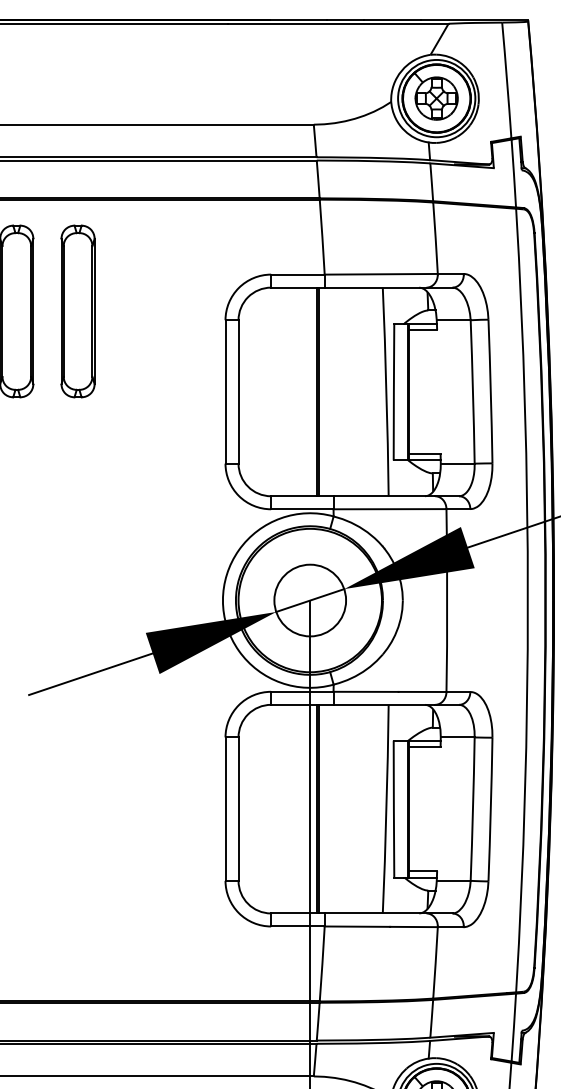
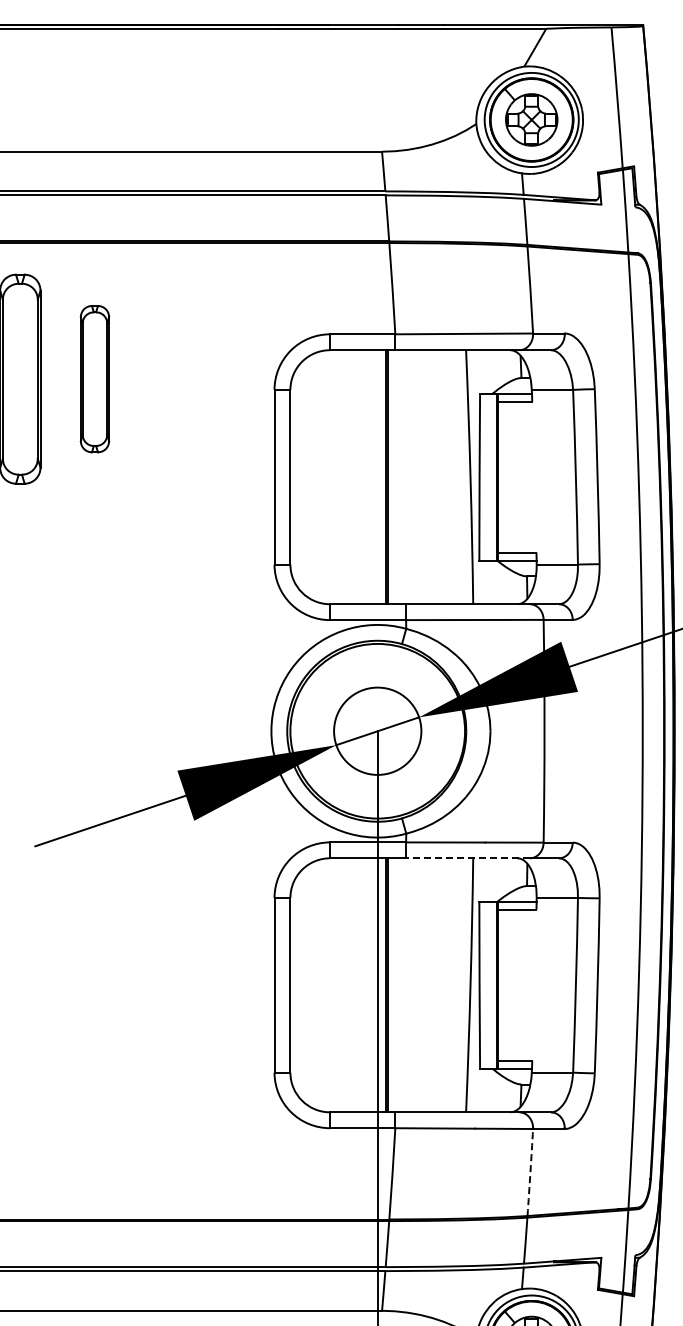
part: (77, 310) -> (94, 378), size x0.7
line: (384, 705) -> (468, 858), solid -> dashed
arc: (435, 962) -> (530, 1172), solid -> dashed

